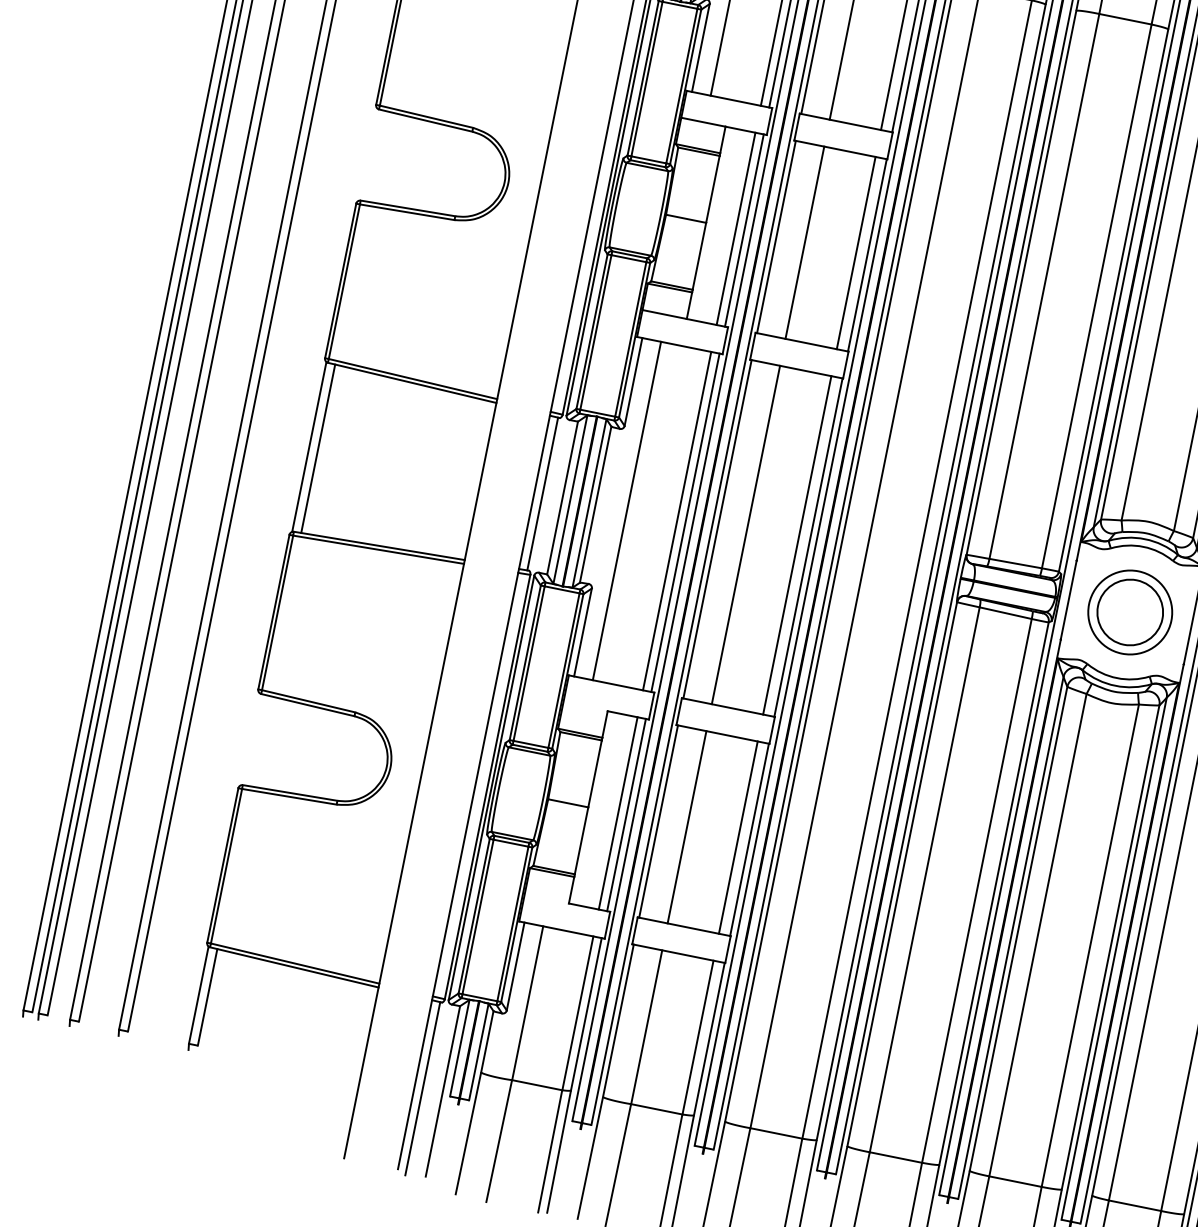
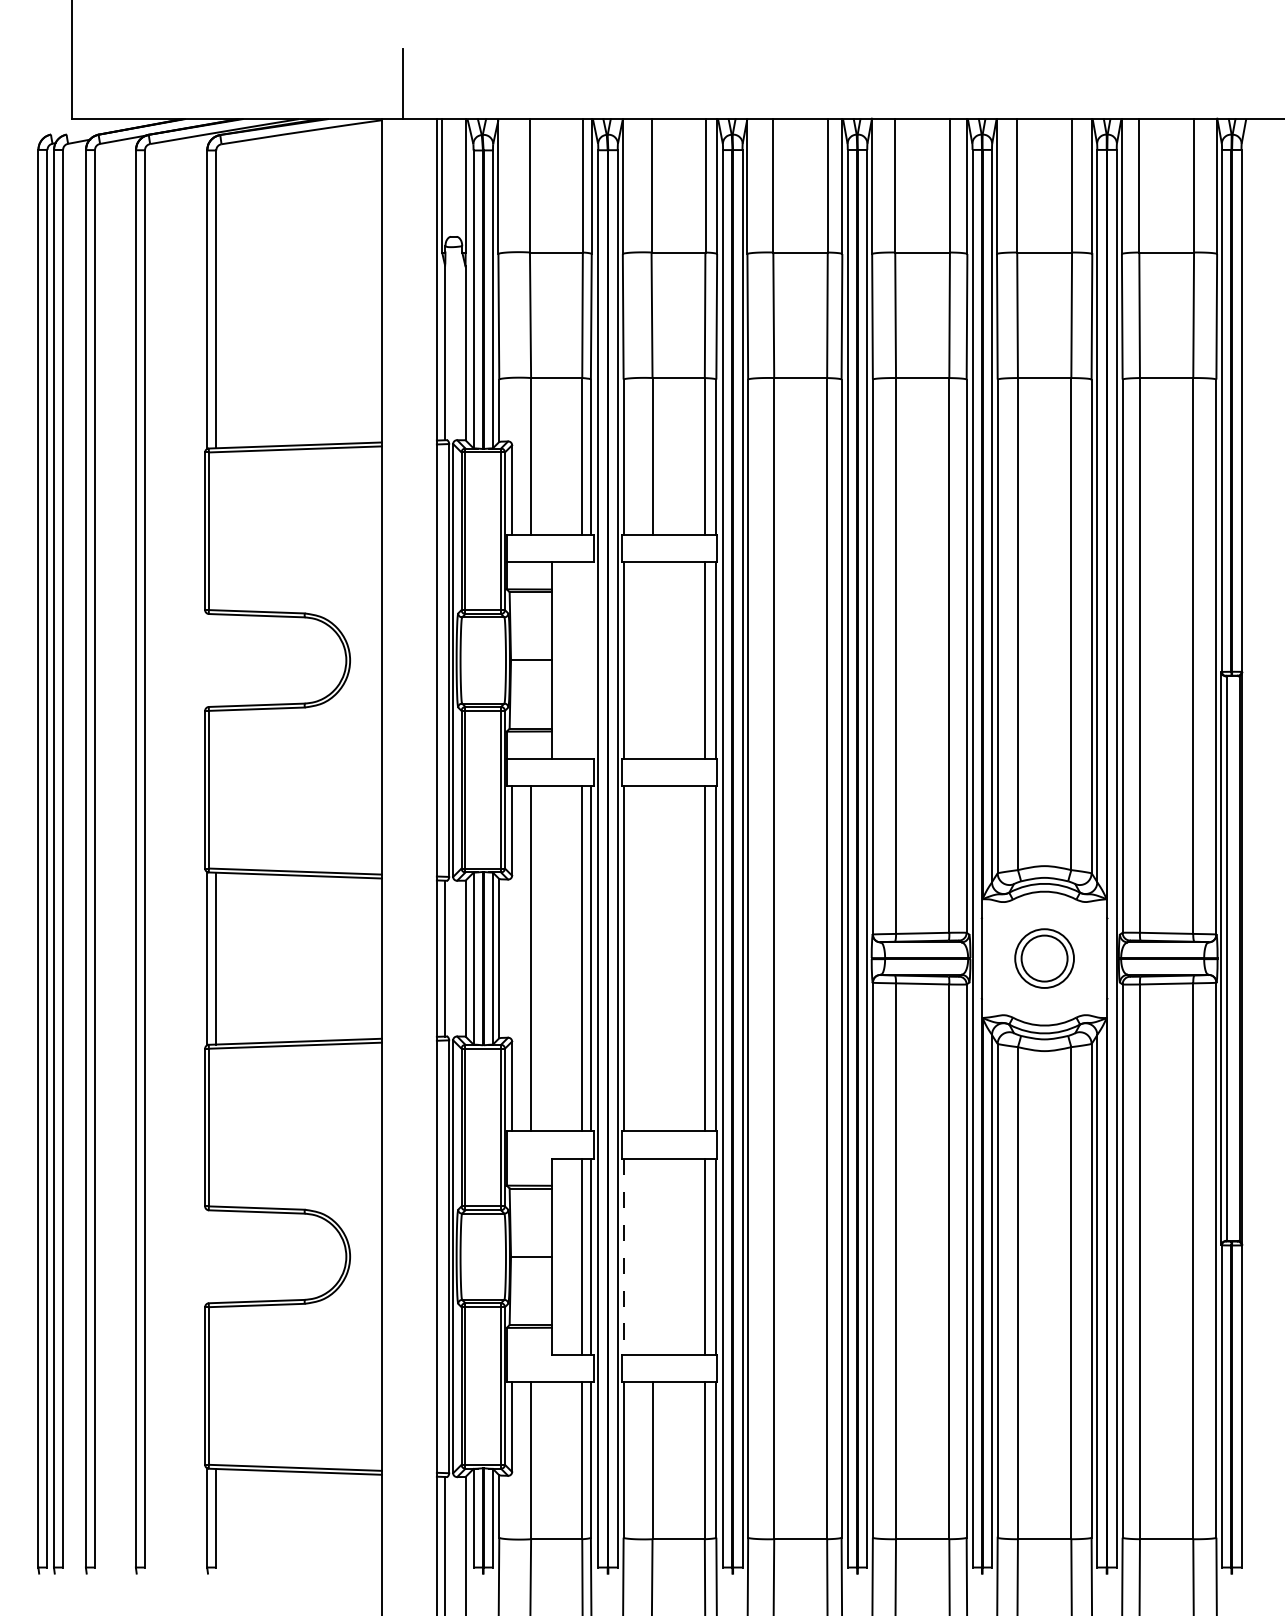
line: (736, 228) -> (582, 660), removed
line: (743, 230) -> (590, 660), removed
line: (804, 242) -> (652, 660), removed
line: (745, 534) -> (652, 958), removed
part: (1130, 612) -> (1044, 958), size x0.7
line: (658, 822) -> (623, 1257), solid -> dashed
line: (686, 826) -> (652, 1256), removed

